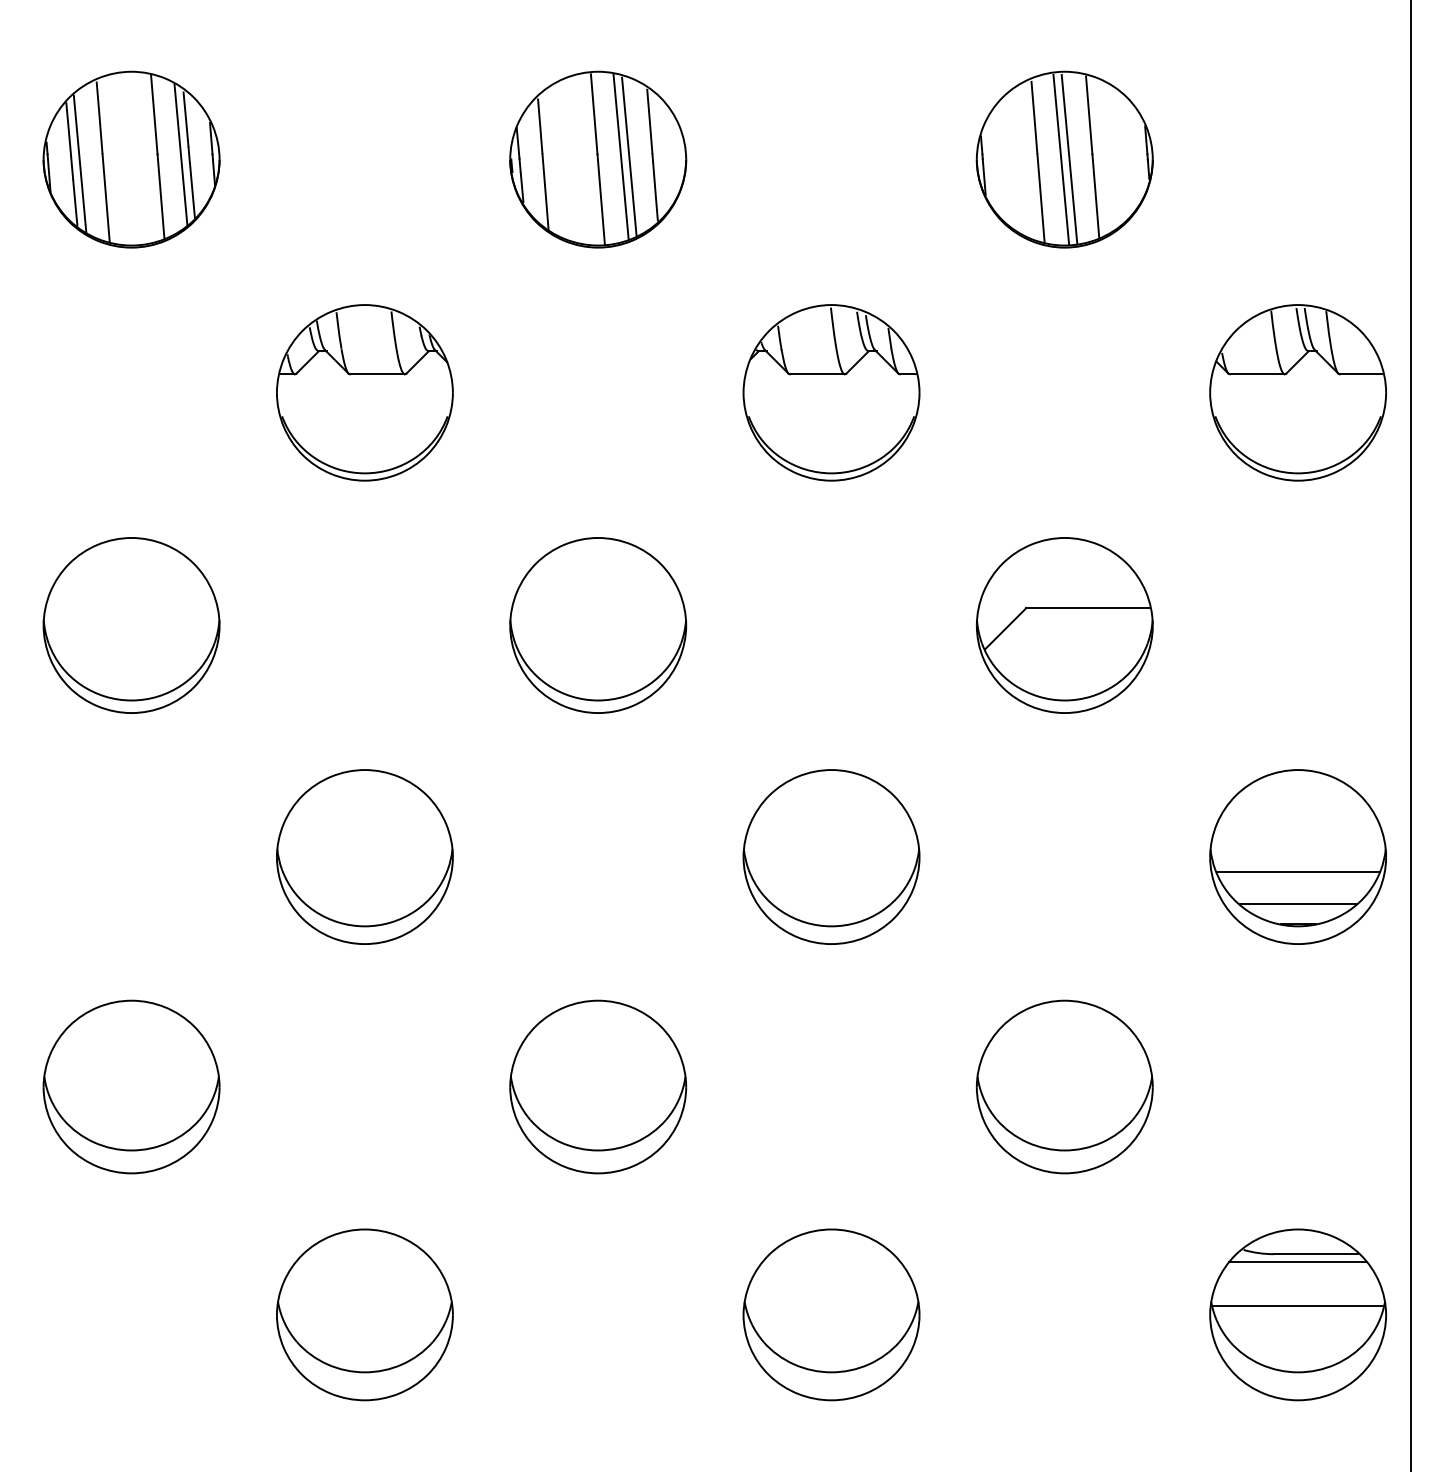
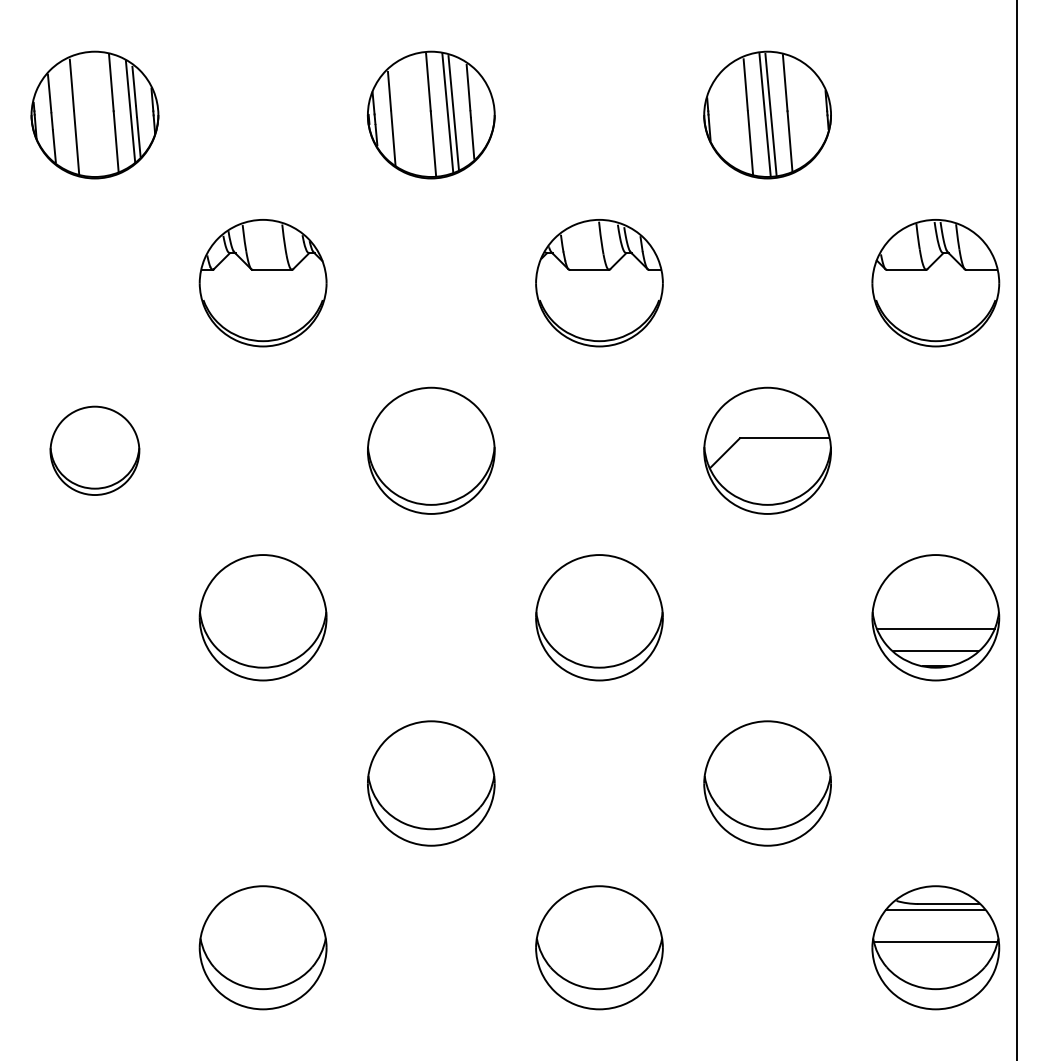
line: (79, 164) -> (57, 118), removed
part: (131, 625) -> (94, 450), size x0.7
part: (131, 1086) -> (94, 783), removed

